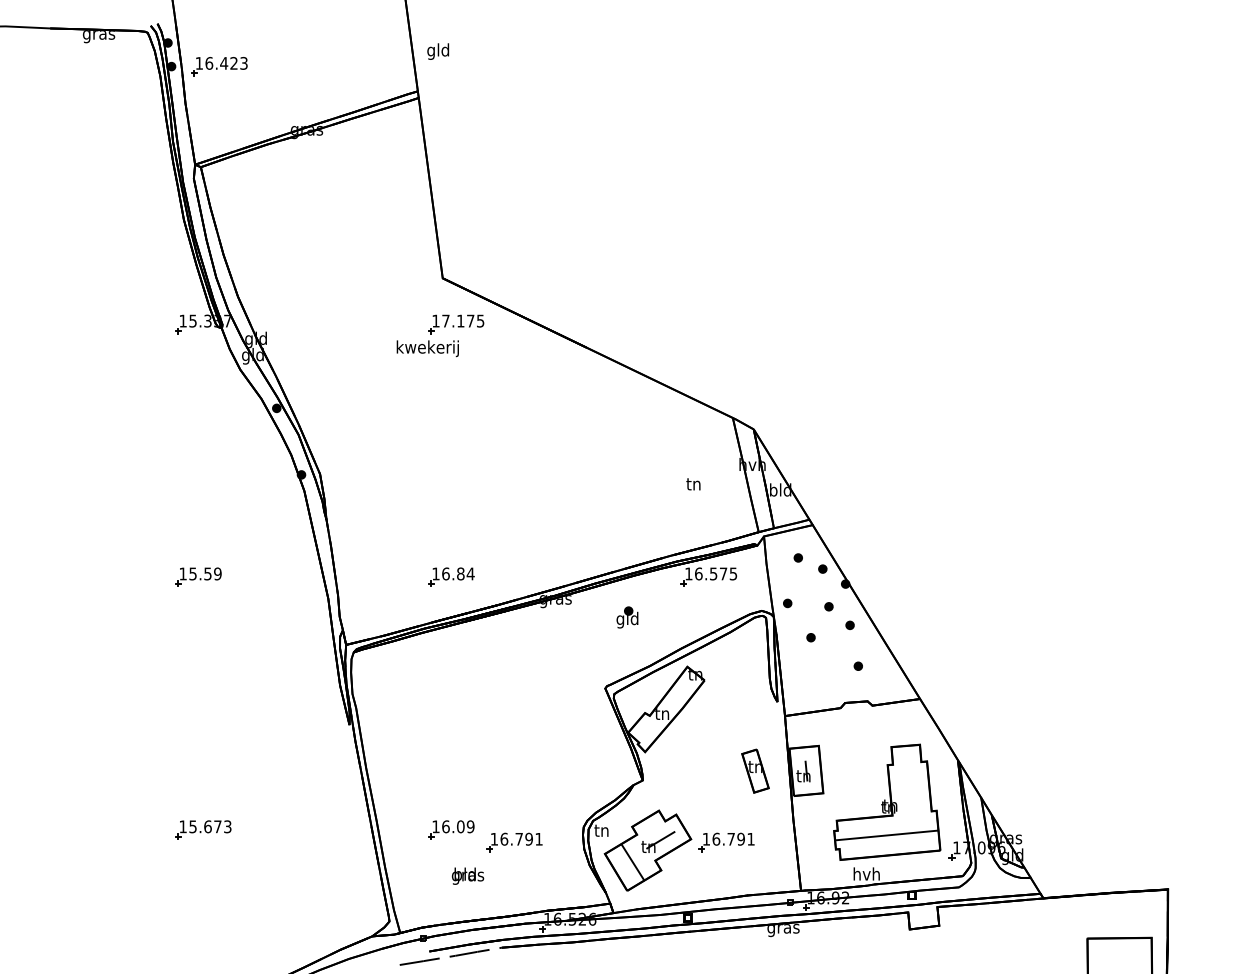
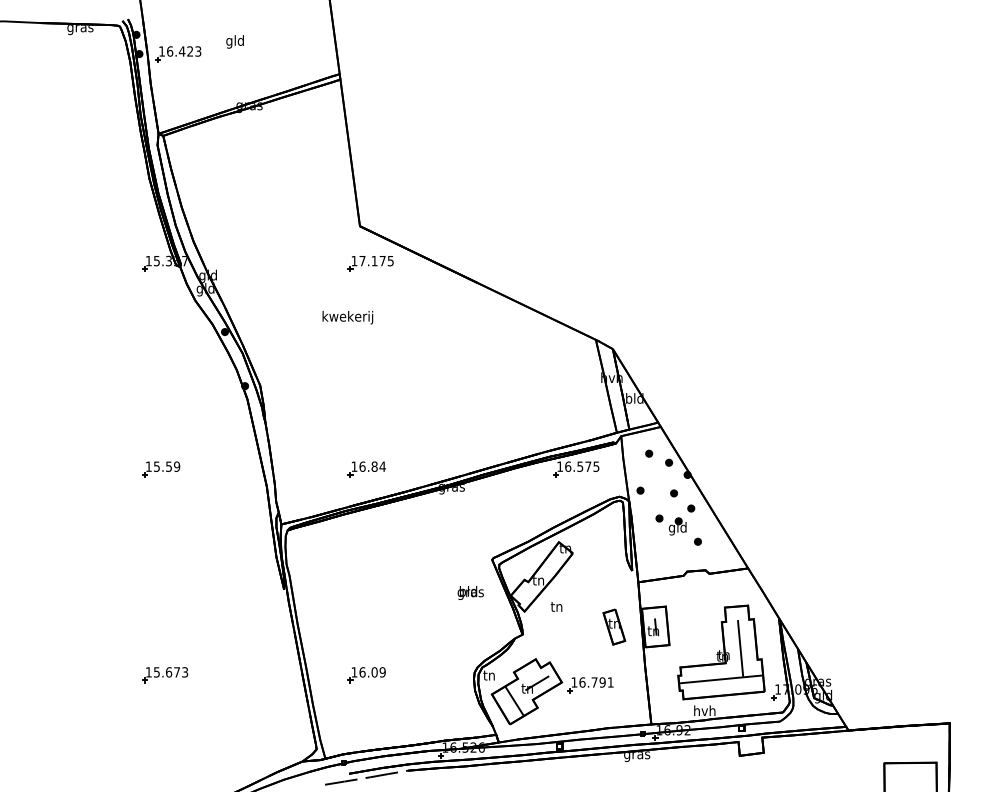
text: (438, 51) -> (235, 41), moved
text: (427, 348) -> (347, 317), moved
text: (693, 484) -> (556, 607), moved
part: (627, 617) -> (677, 526), moved
line: (910, 797) -> (740, 648), added
part: (514, 842) -> (418, 685), removed
text: (467, 875) -> (470, 592), moved

